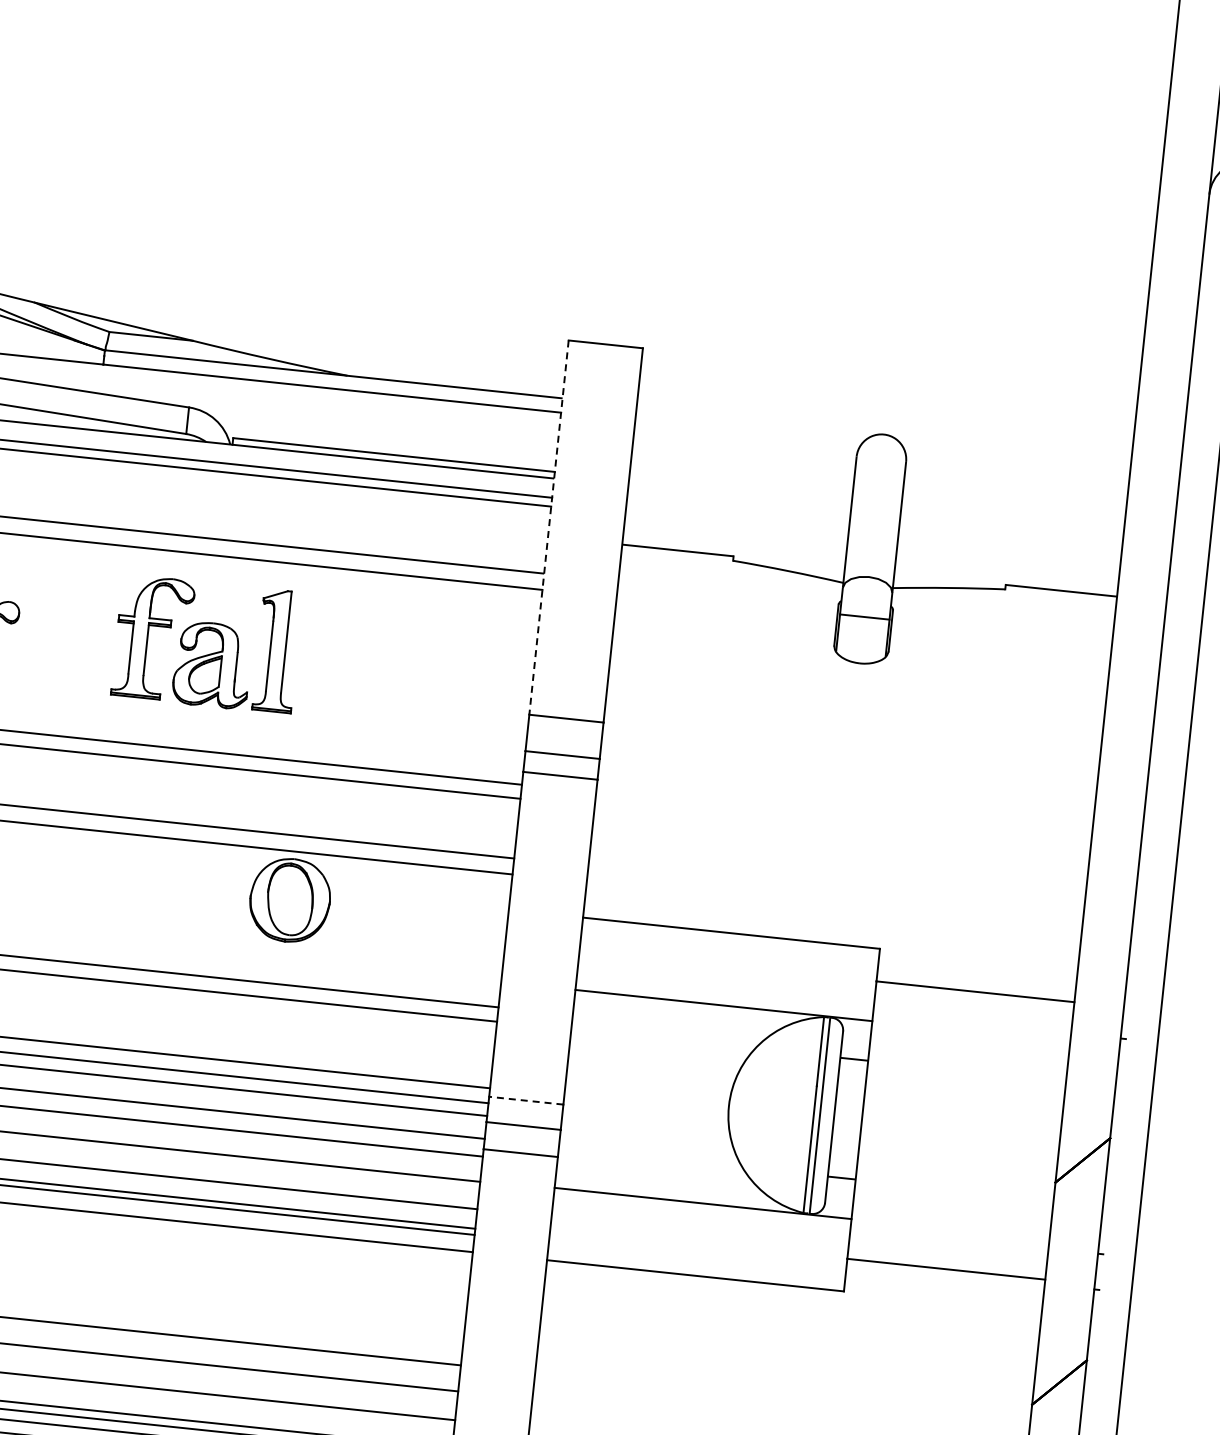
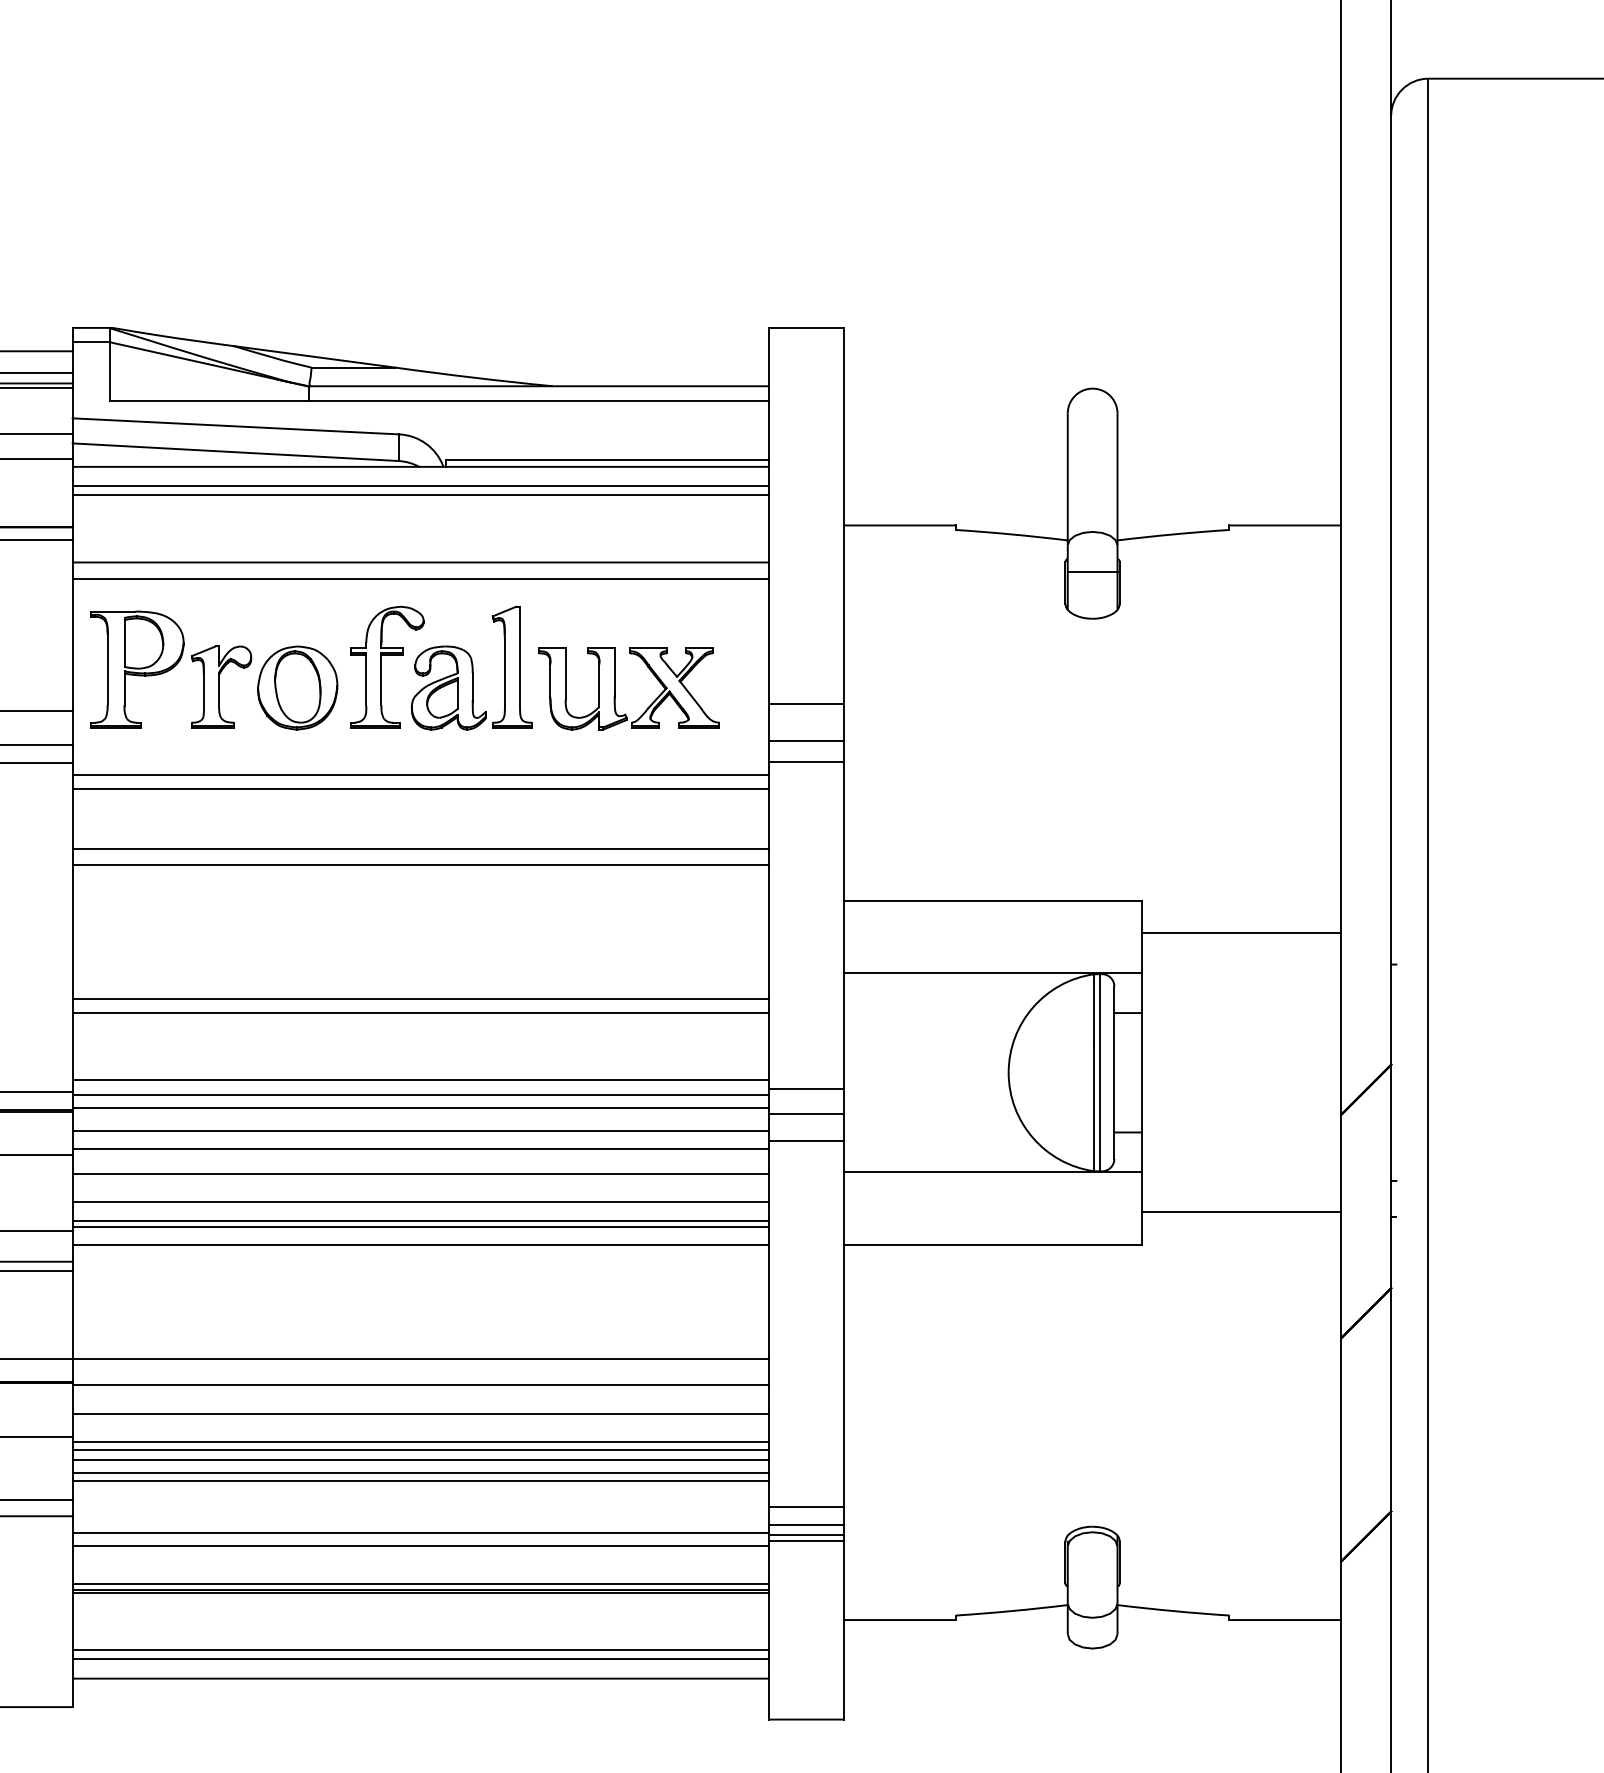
line: (549, 527) -> (769, 516), dashed -> solid
part: (378, 682) -> (615, 688), added
part: (289, 899) -> (297, 687), moved
line: (526, 1100) -> (806, 1088), dashed -> solid

